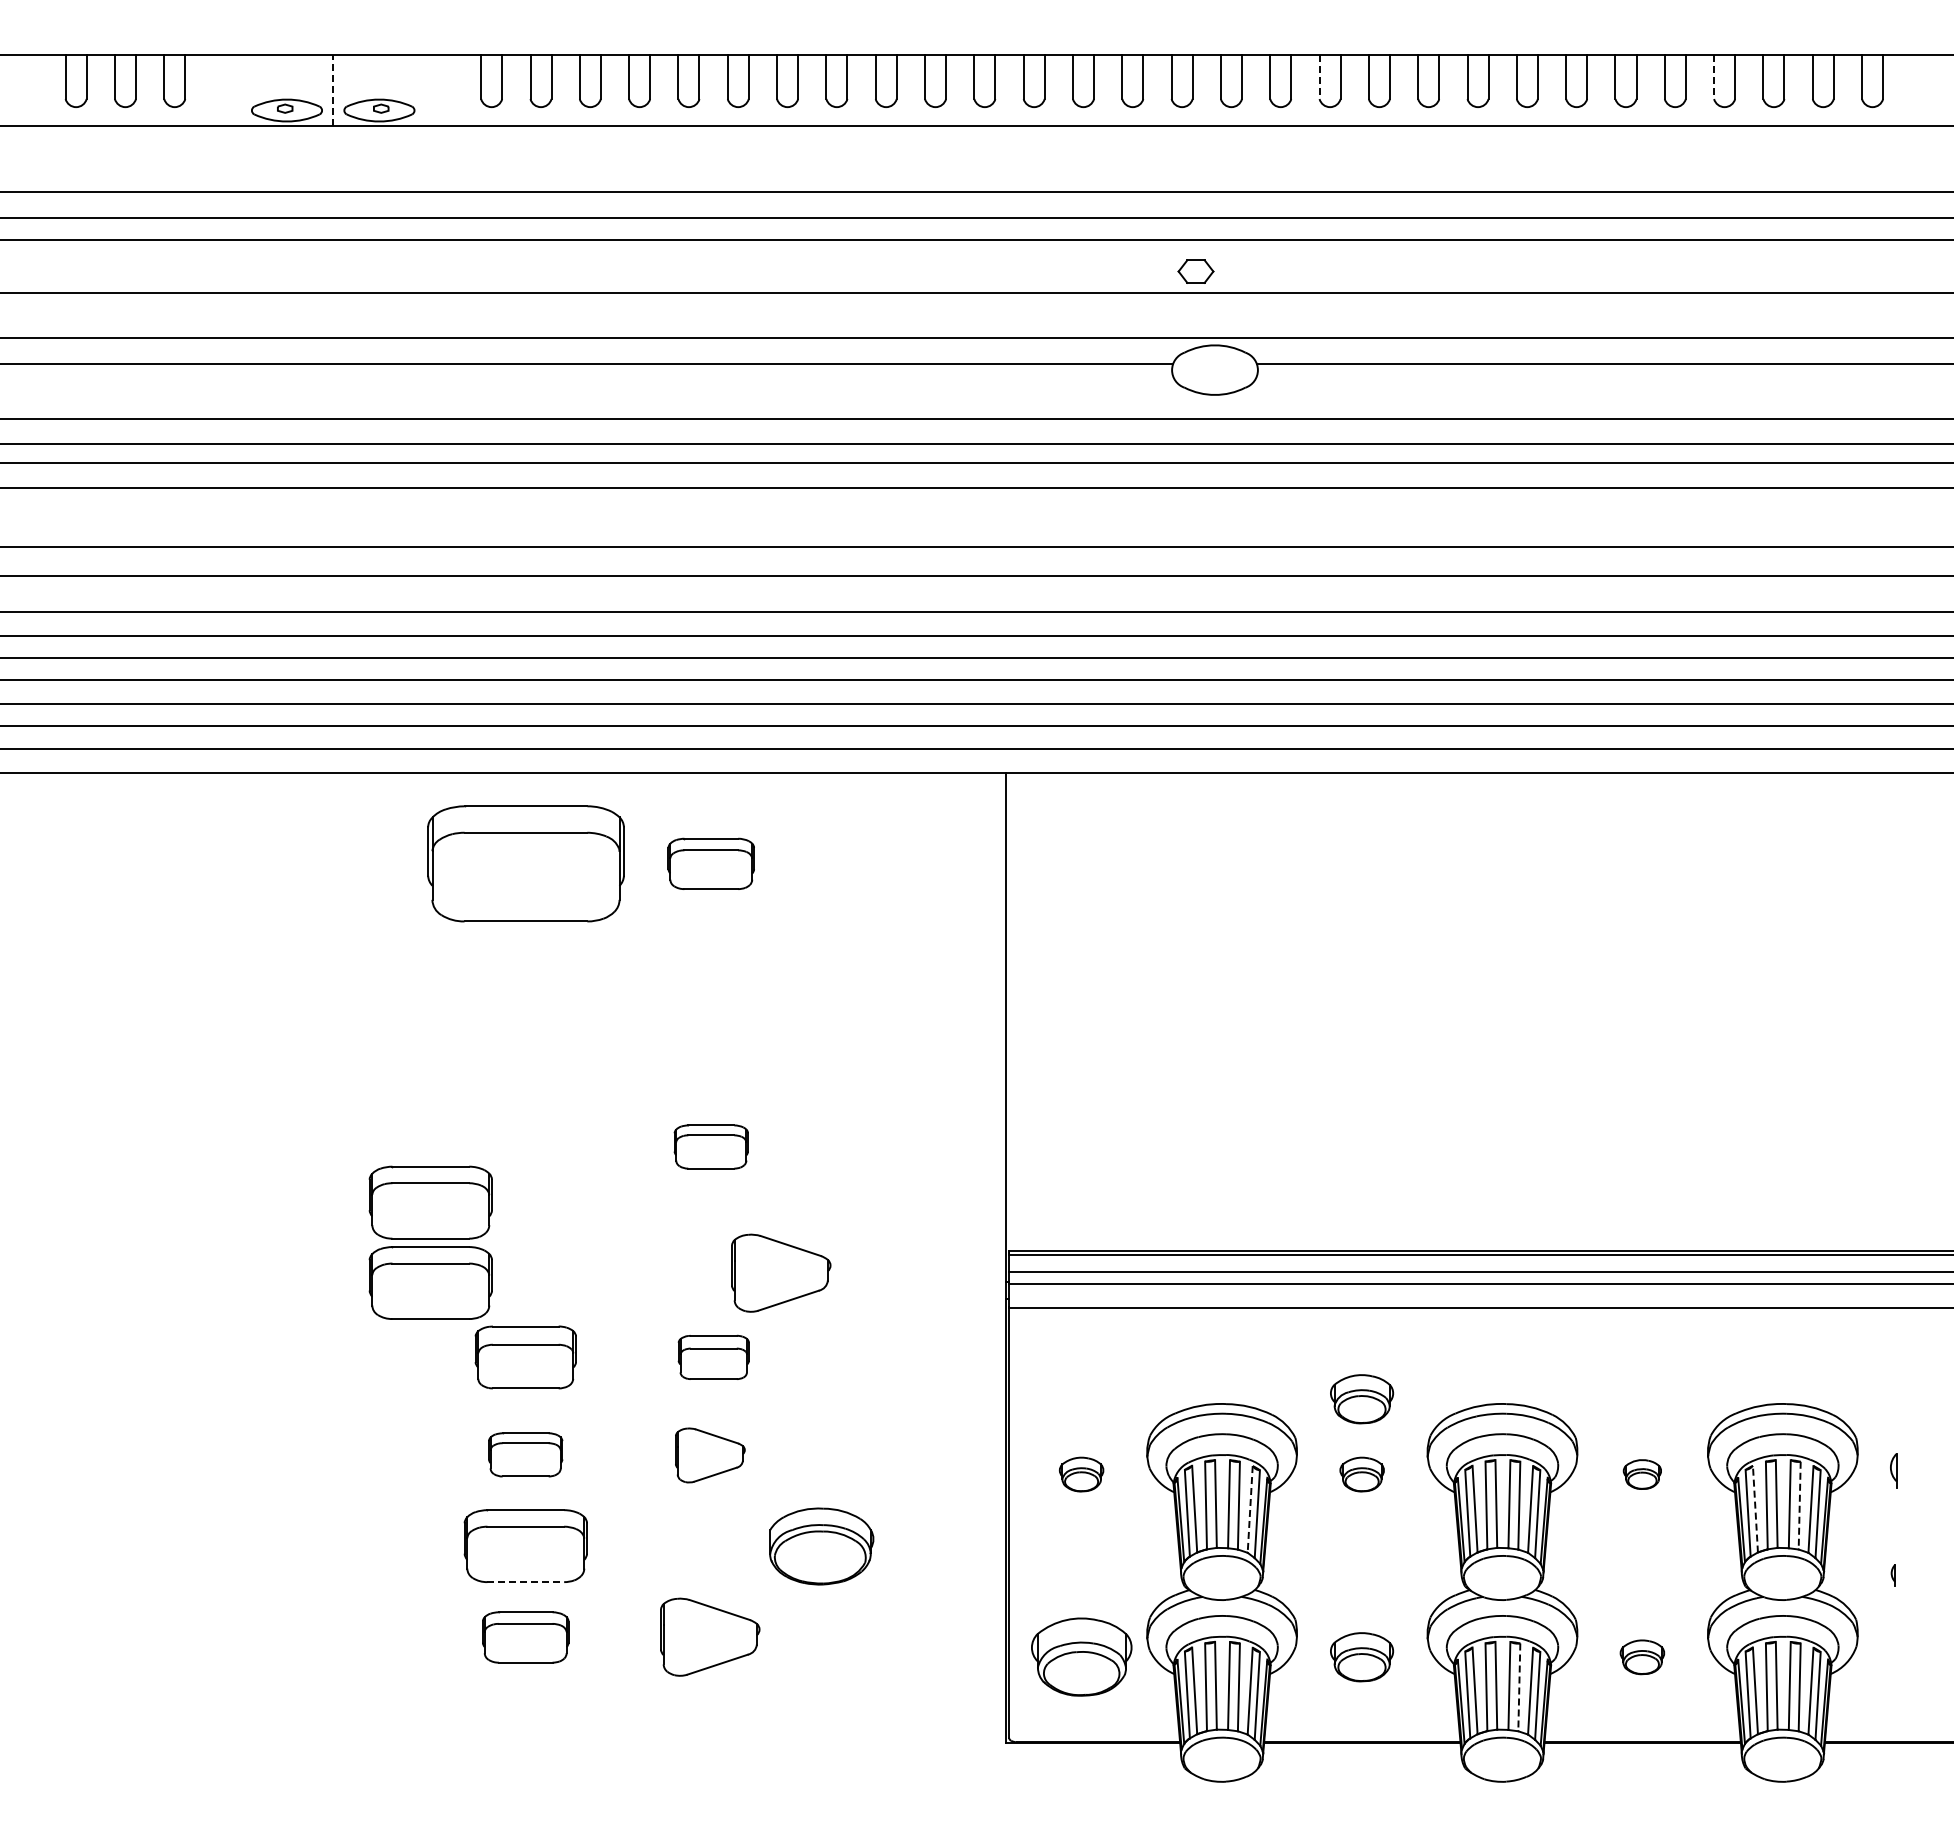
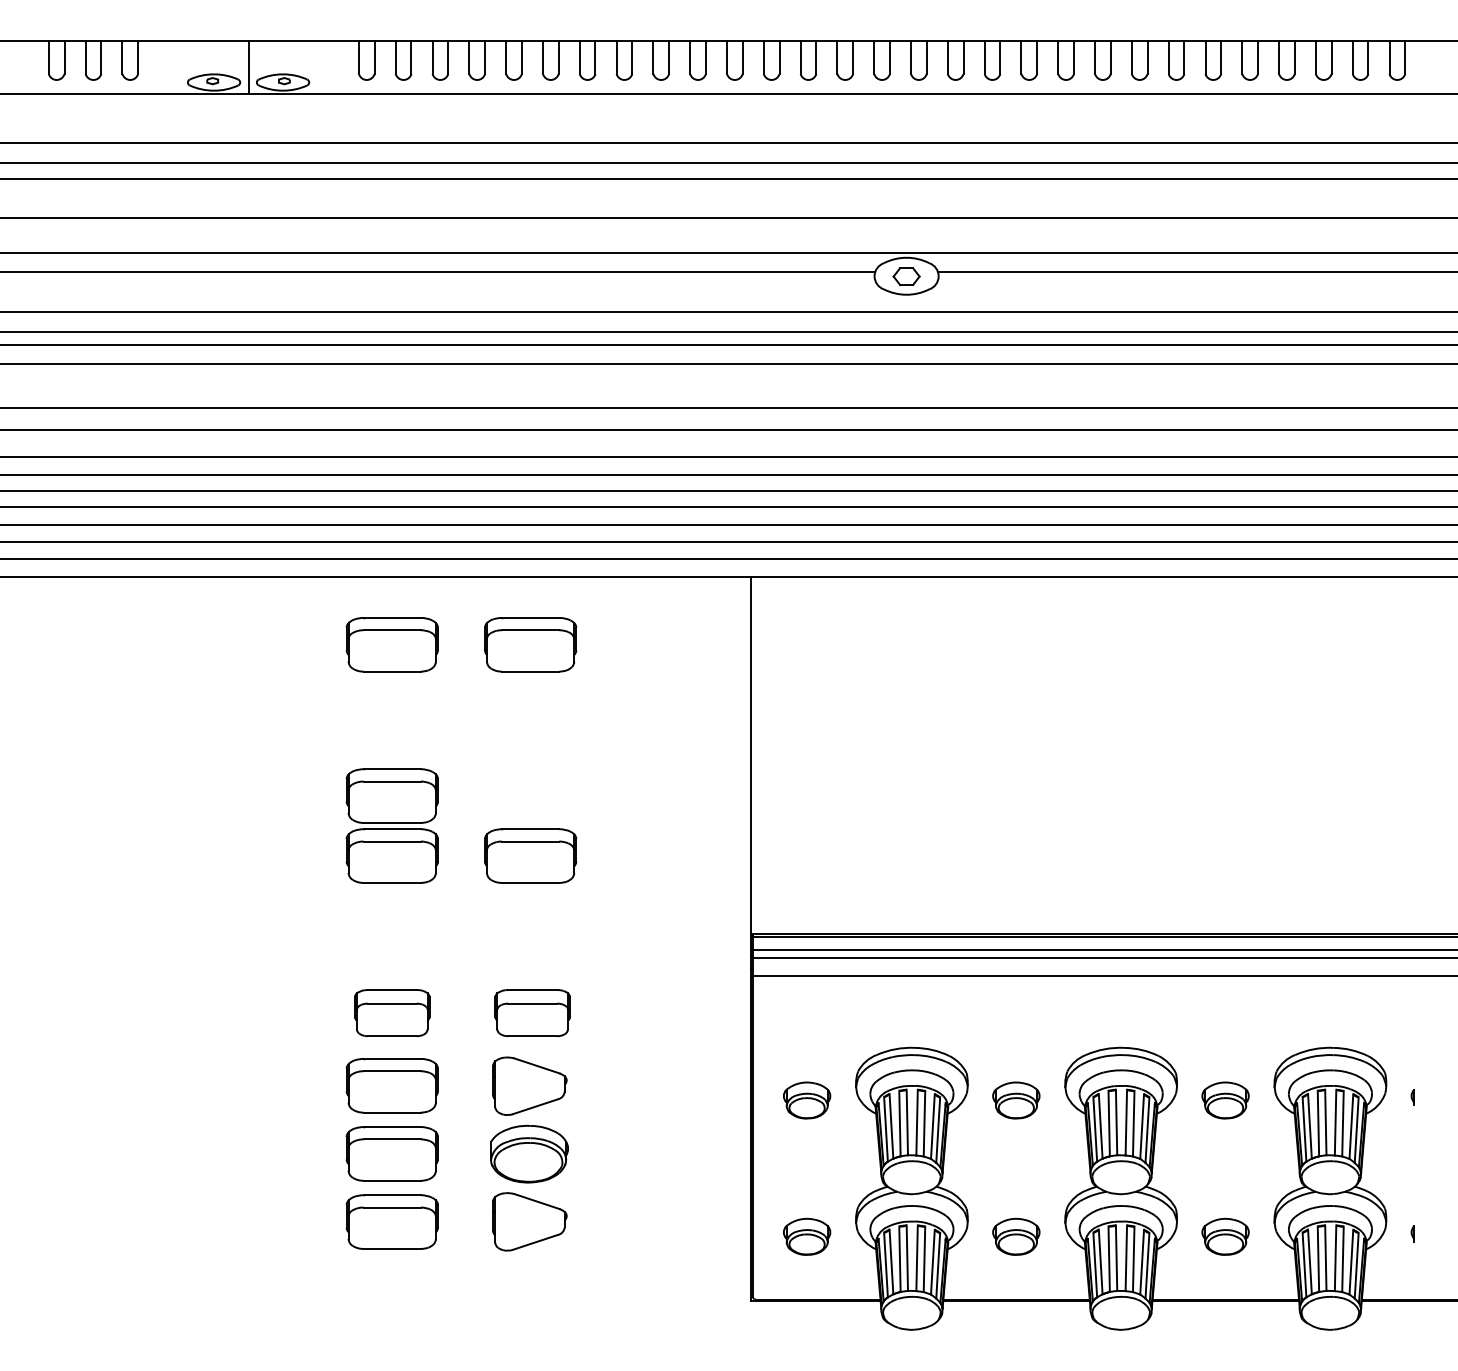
line: (1319, 77) -> (984, 57), dashed -> solid
line: (1714, 77) -> (1279, 57), dashed -> solid
line: (333, 90) -> (248, 67), dashed -> solid
part: (1195, 271) -> (906, 276), moved
part: (525, 863) -> (392, 644), size x0.62
part: (711, 863) -> (530, 644), size x1.43
part: (711, 1146) -> (530, 855), size x1.67
part: (430, 1242) -> (392, 825), moved
part: (781, 1272) -> (583, 949), removed
part: (713, 1357) -> (532, 1013), size x1.43
part: (1362, 1399) -> (1016, 1044), removed
part: (525, 1454) -> (392, 1085), size x1.67
part: (710, 1455) -> (530, 1086), size x1.43
part: (1892, 1470) -> (1412, 1097), size x0.62
part: (1081, 1474) -> (806, 1100), size x1.43
part: (1362, 1474) -> (1016, 1100), size x1.43
part: (1642, 1474) -> (1225, 1100), size x1.67
line: (1799, 1505) -> (1342, 1123), dashed -> solid
line: (1755, 1508) -> (1309, 1125), dashed -> solid
line: (1250, 1509) -> (933, 1126), dashed -> solid
part: (821, 1546) -> (529, 1154), moved
part: (1892, 1575) -> (1412, 1234), moved
line: (526, 1582) -> (392, 1181), dashed -> solid
part: (525, 1637) -> (392, 1222), size x1.43
part: (1081, 1657) -> (806, 1237), size x0.62
part: (1642, 1657) -> (1225, 1237), size x1.43
line: (1519, 1687) -> (1133, 1259), dashed -> solid

